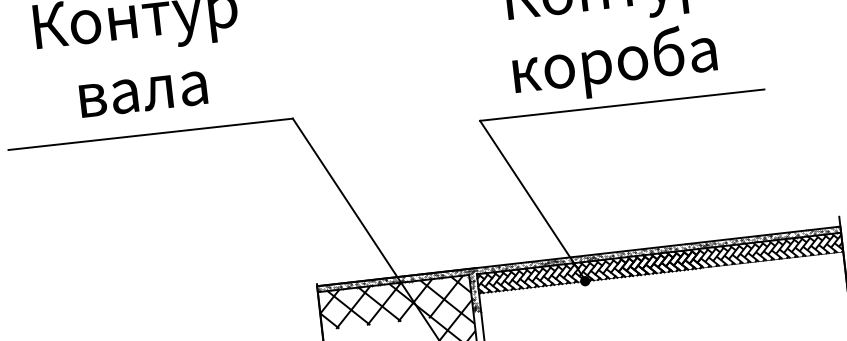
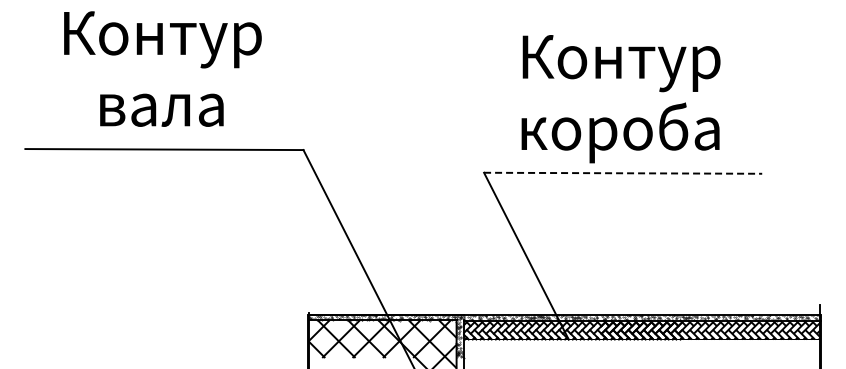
line: (622, 105) -> (623, 173), solid -> dashed
fill: (584, 281) -> (567, 339), removed

